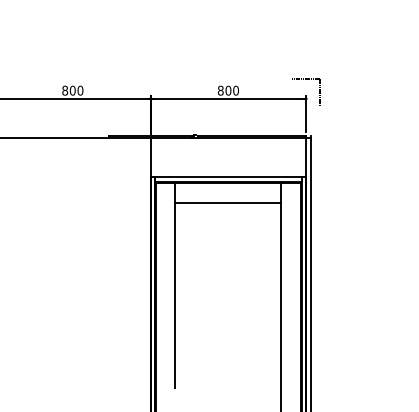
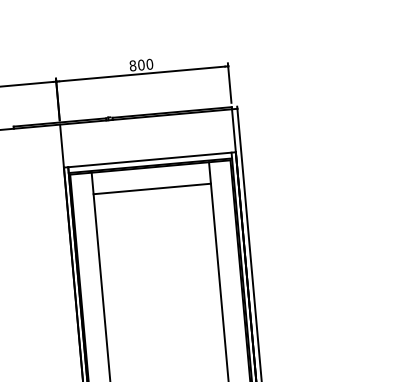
part: (306, 79) -> (226, 45), removed

